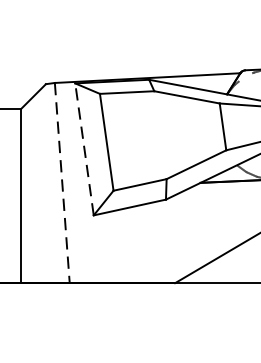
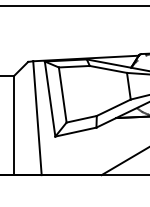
line: (85, 150) -> (50, 99), dashed -> solid
line: (62, 183) -> (37, 118), dashed -> solid

